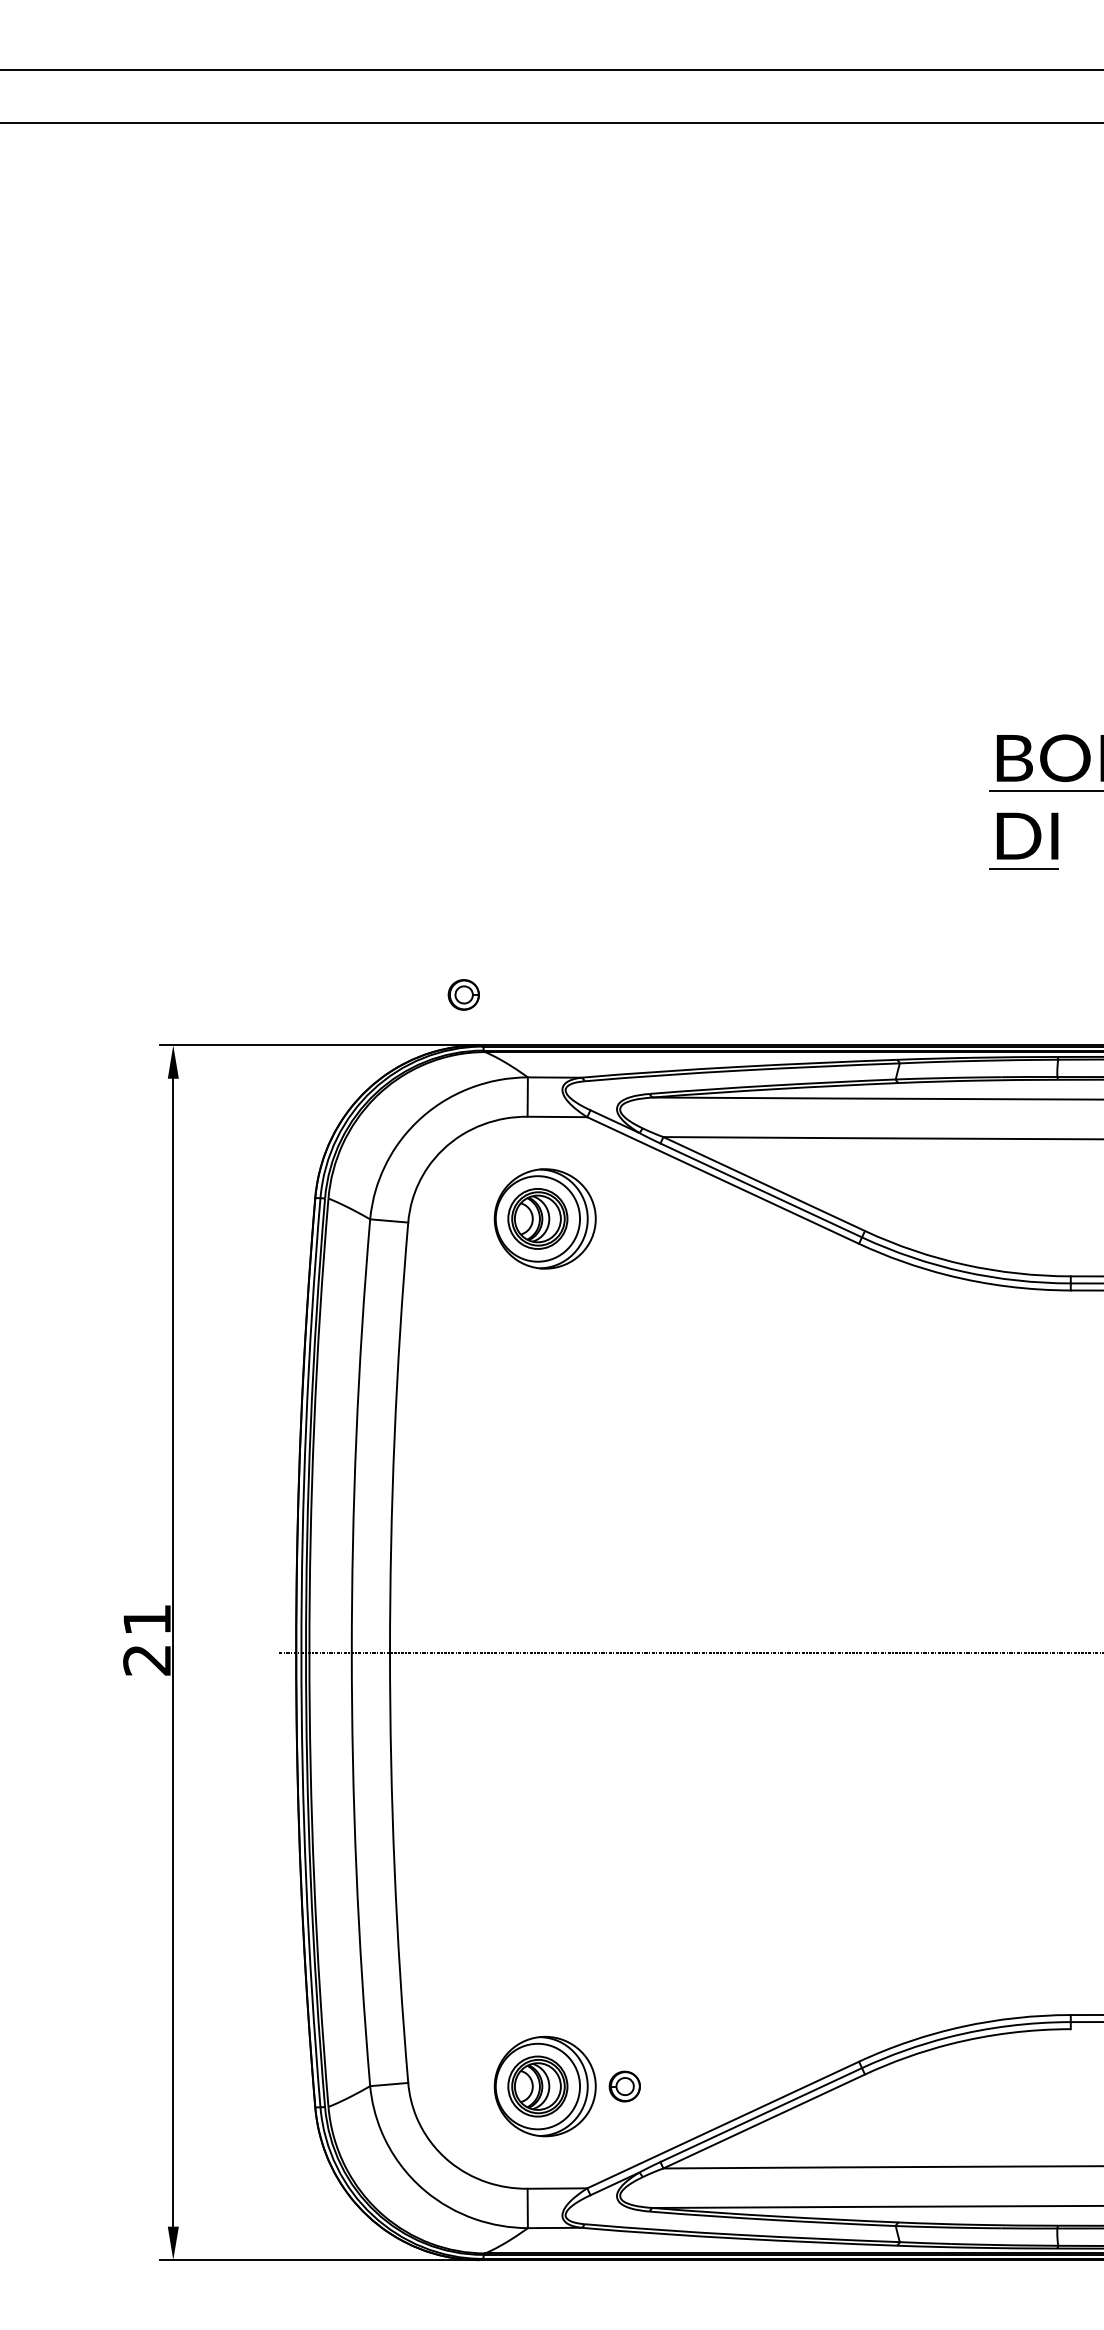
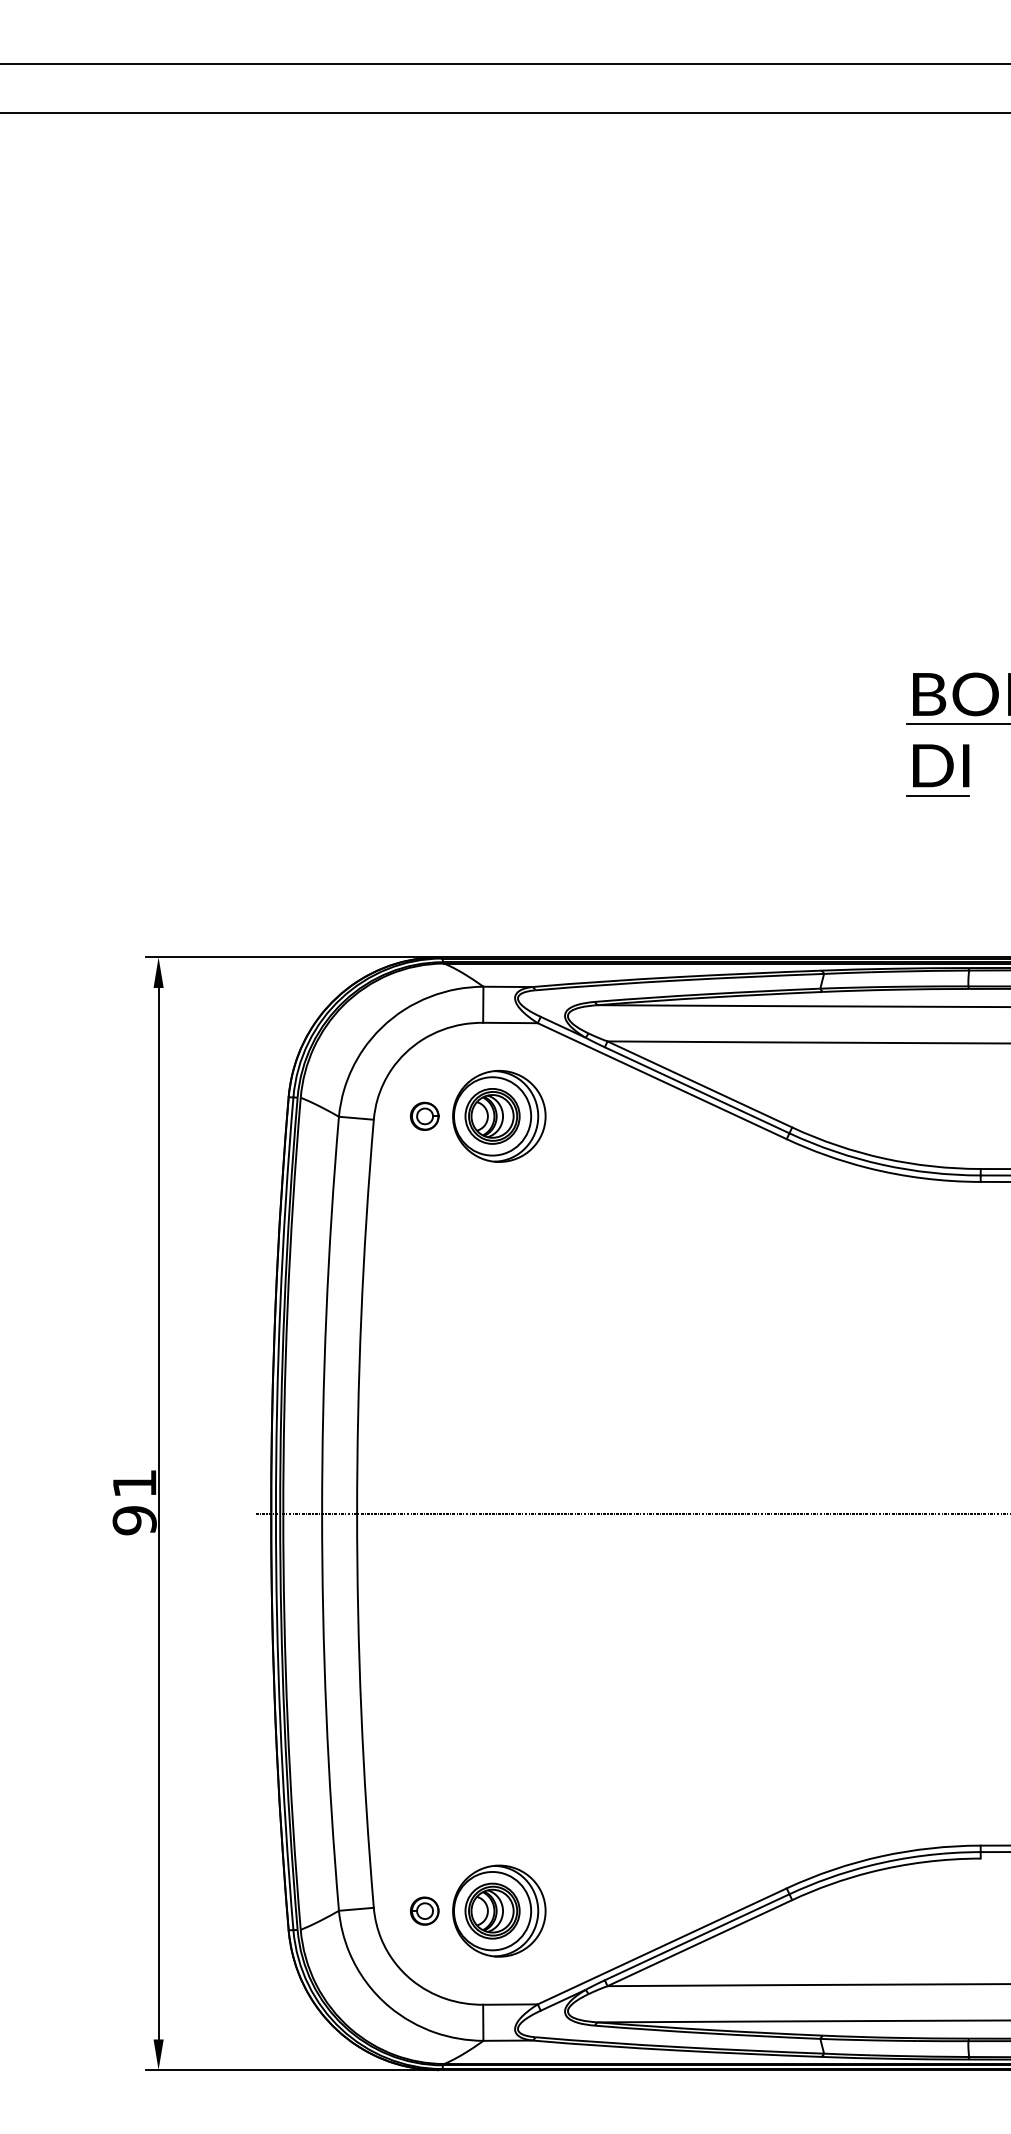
part: (463, 994) -> (424, 1116), moved
text: (147, 1660) -> (134, 1520), 21 -> 91
part: (624, 2086) -> (424, 1911), moved

